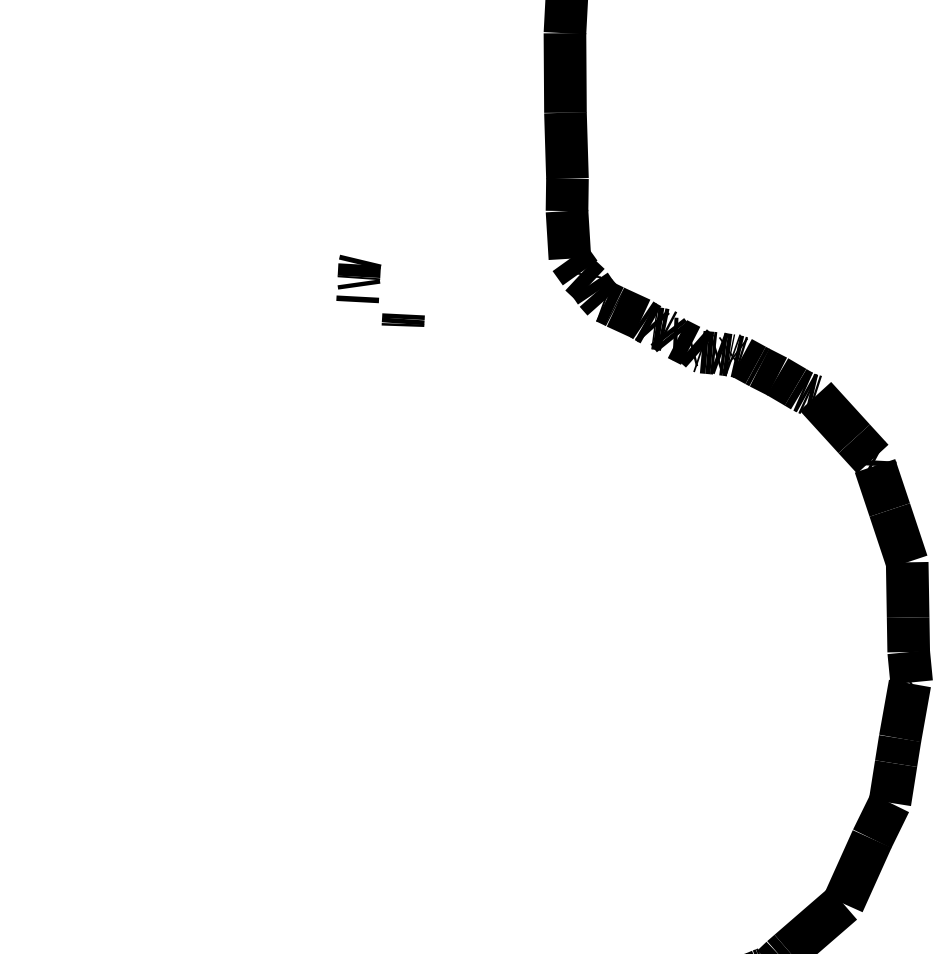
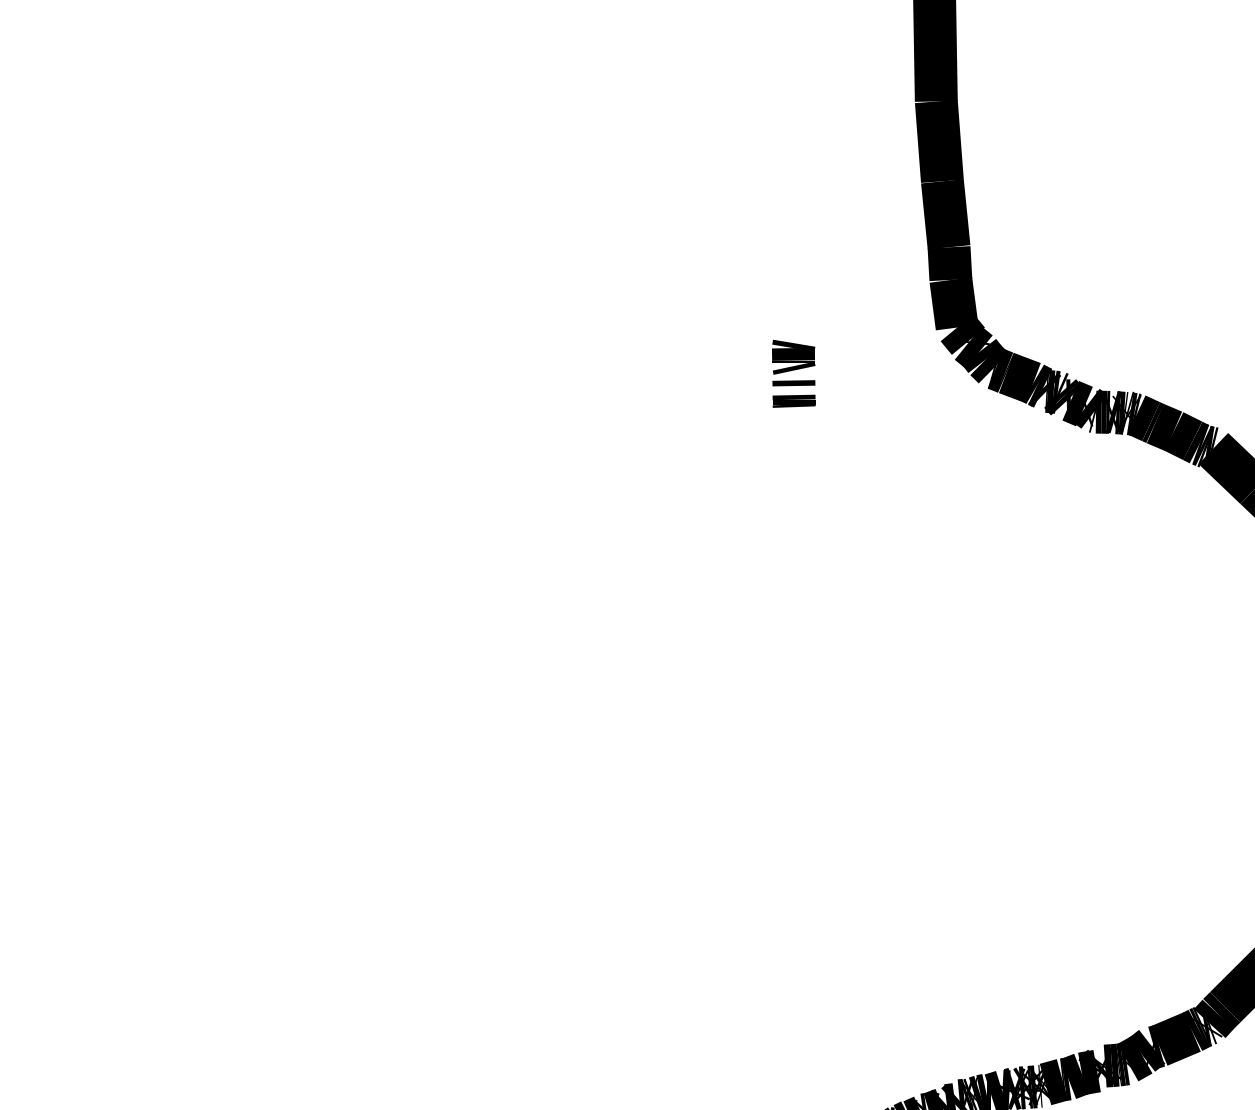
part: (358, 278) -> (793, 362), moved

